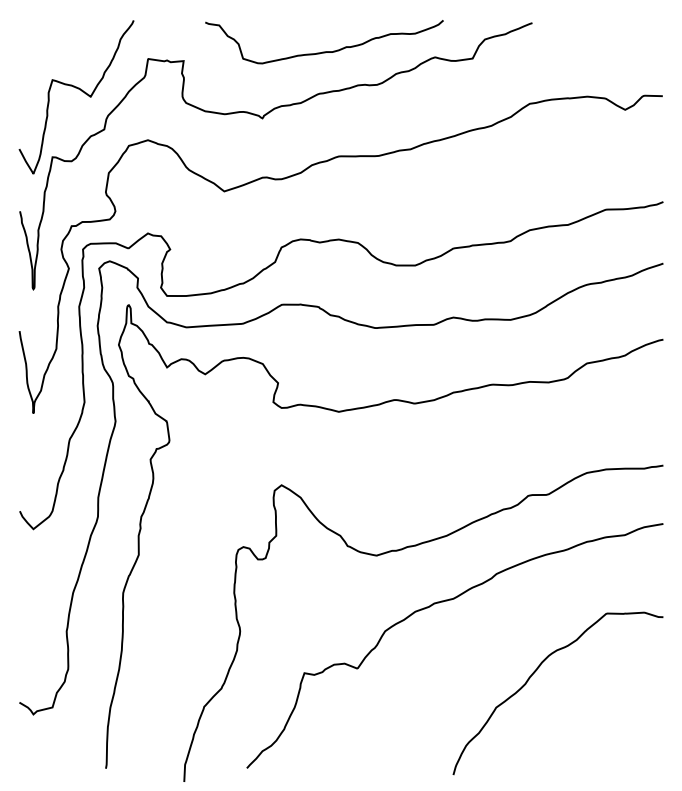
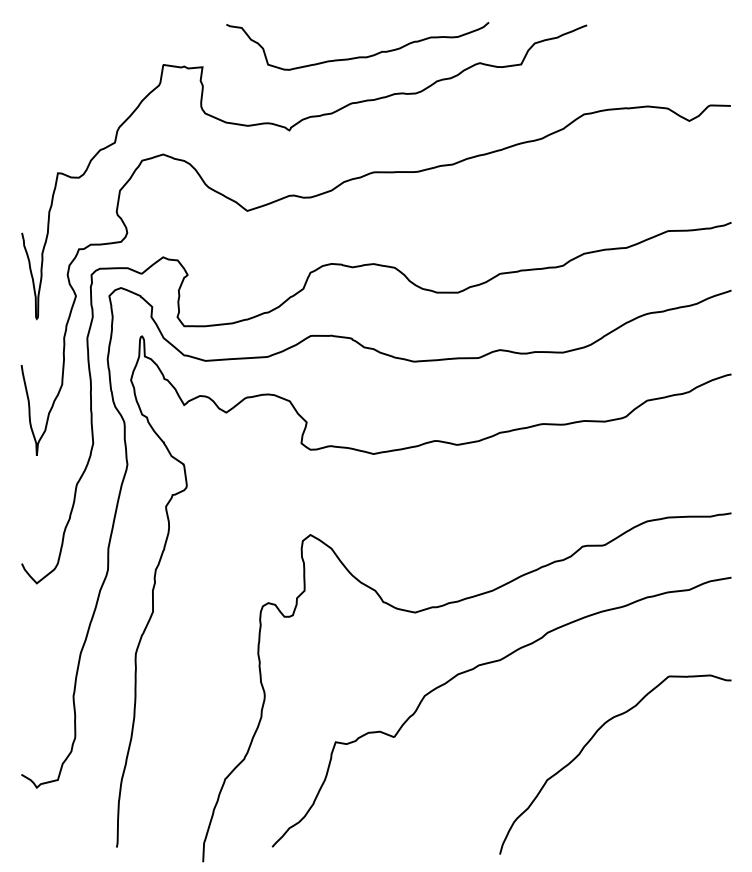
curve: (81, 91) -> (89, 100), removed

